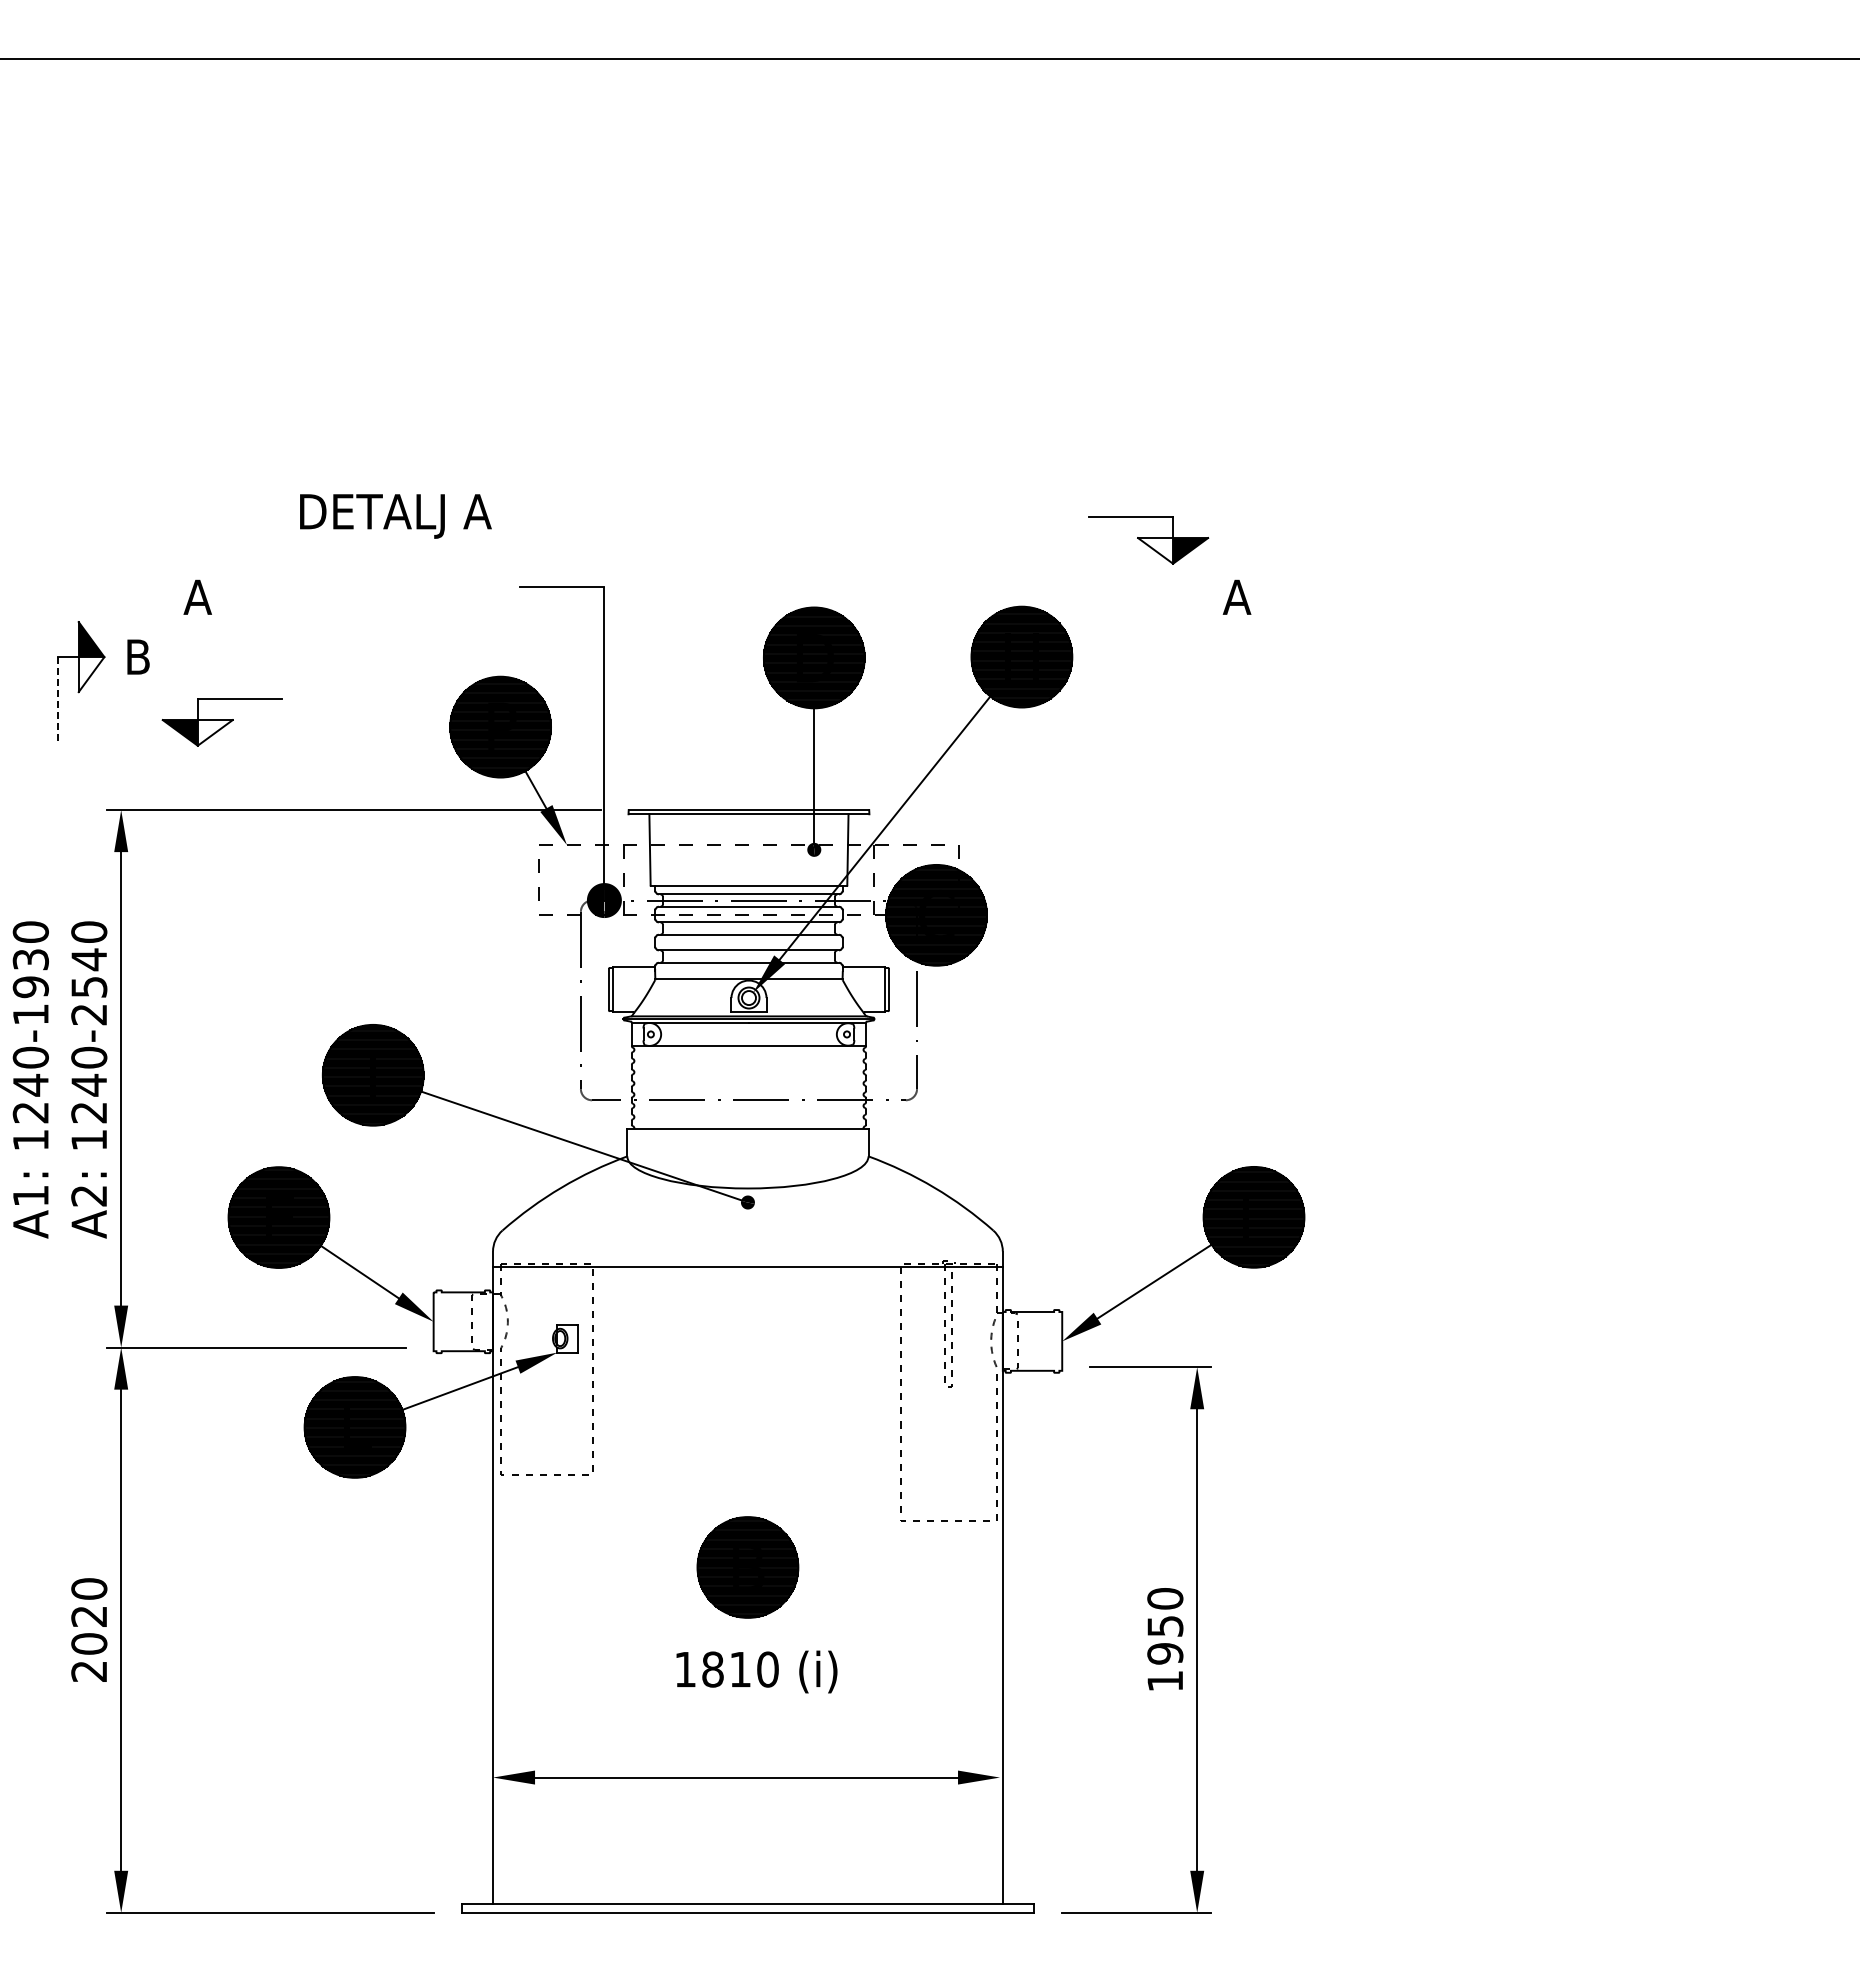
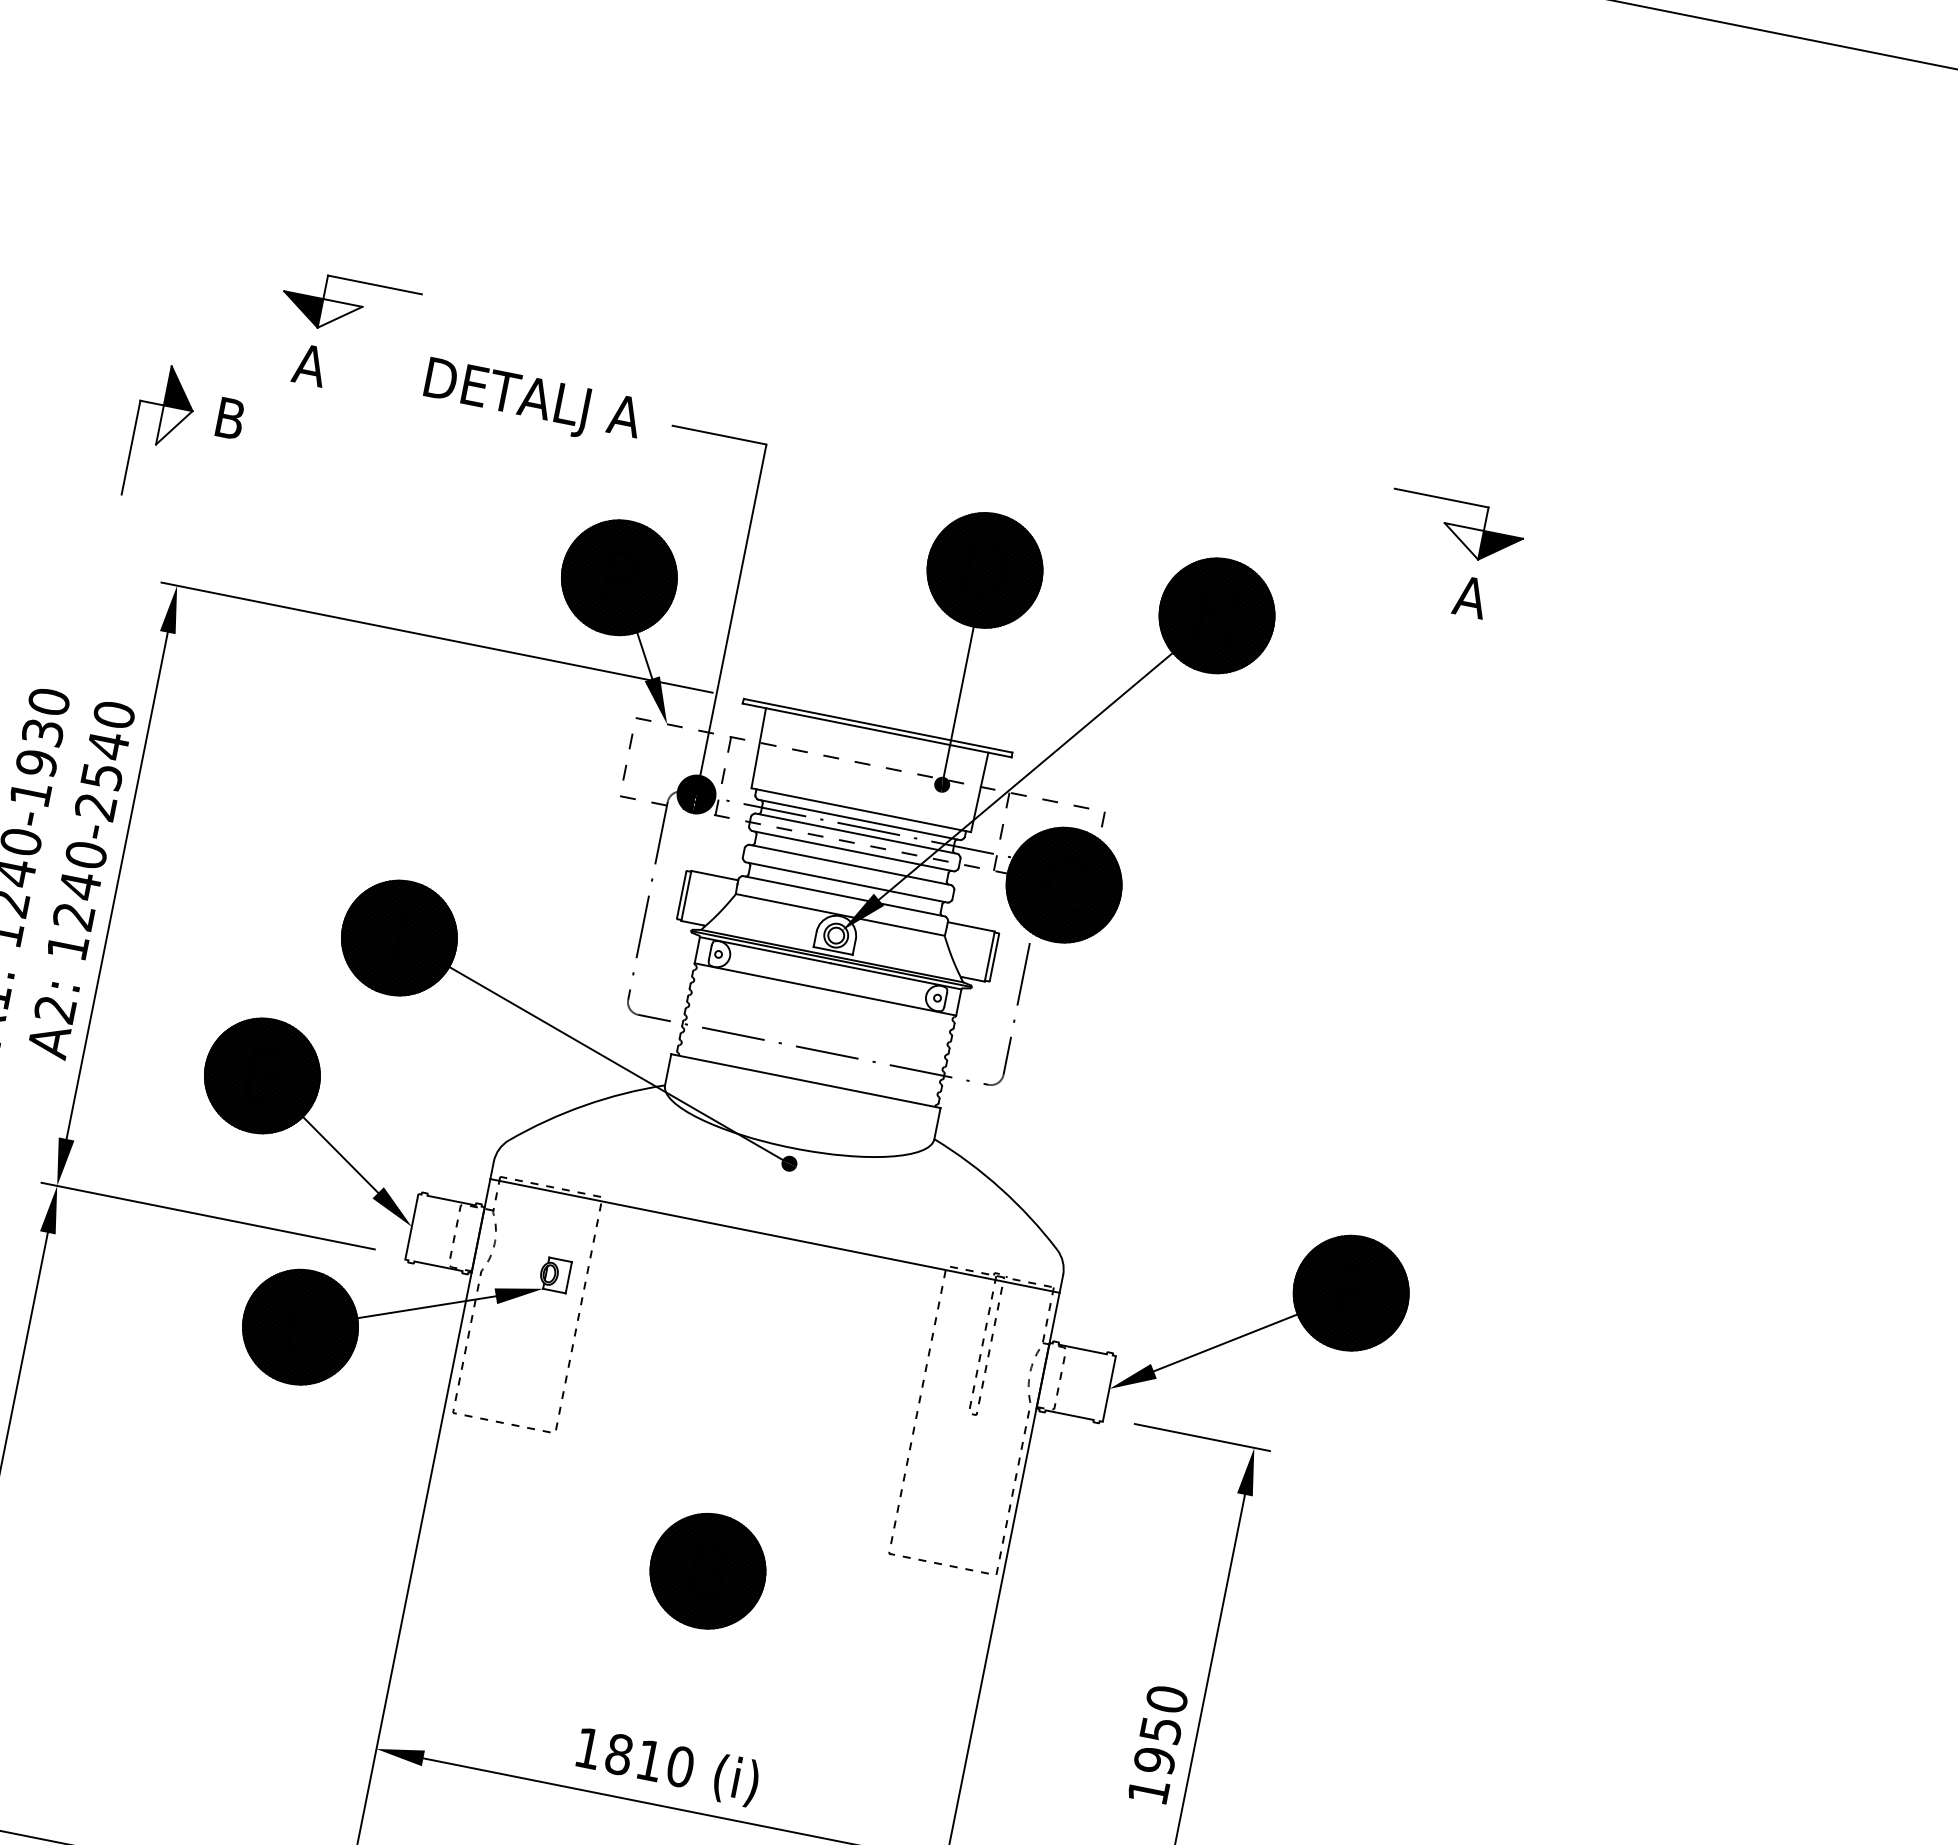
text: (395, 516) -> (532, 402), moved
part: (1148, 540) -> (1455, 528), moved
line: (57, 699) -> (130, 448), dashed -> solid
part: (221, 722) -> (349, 307), moved
text: (756, 1671) -> (667, 1766), moved

